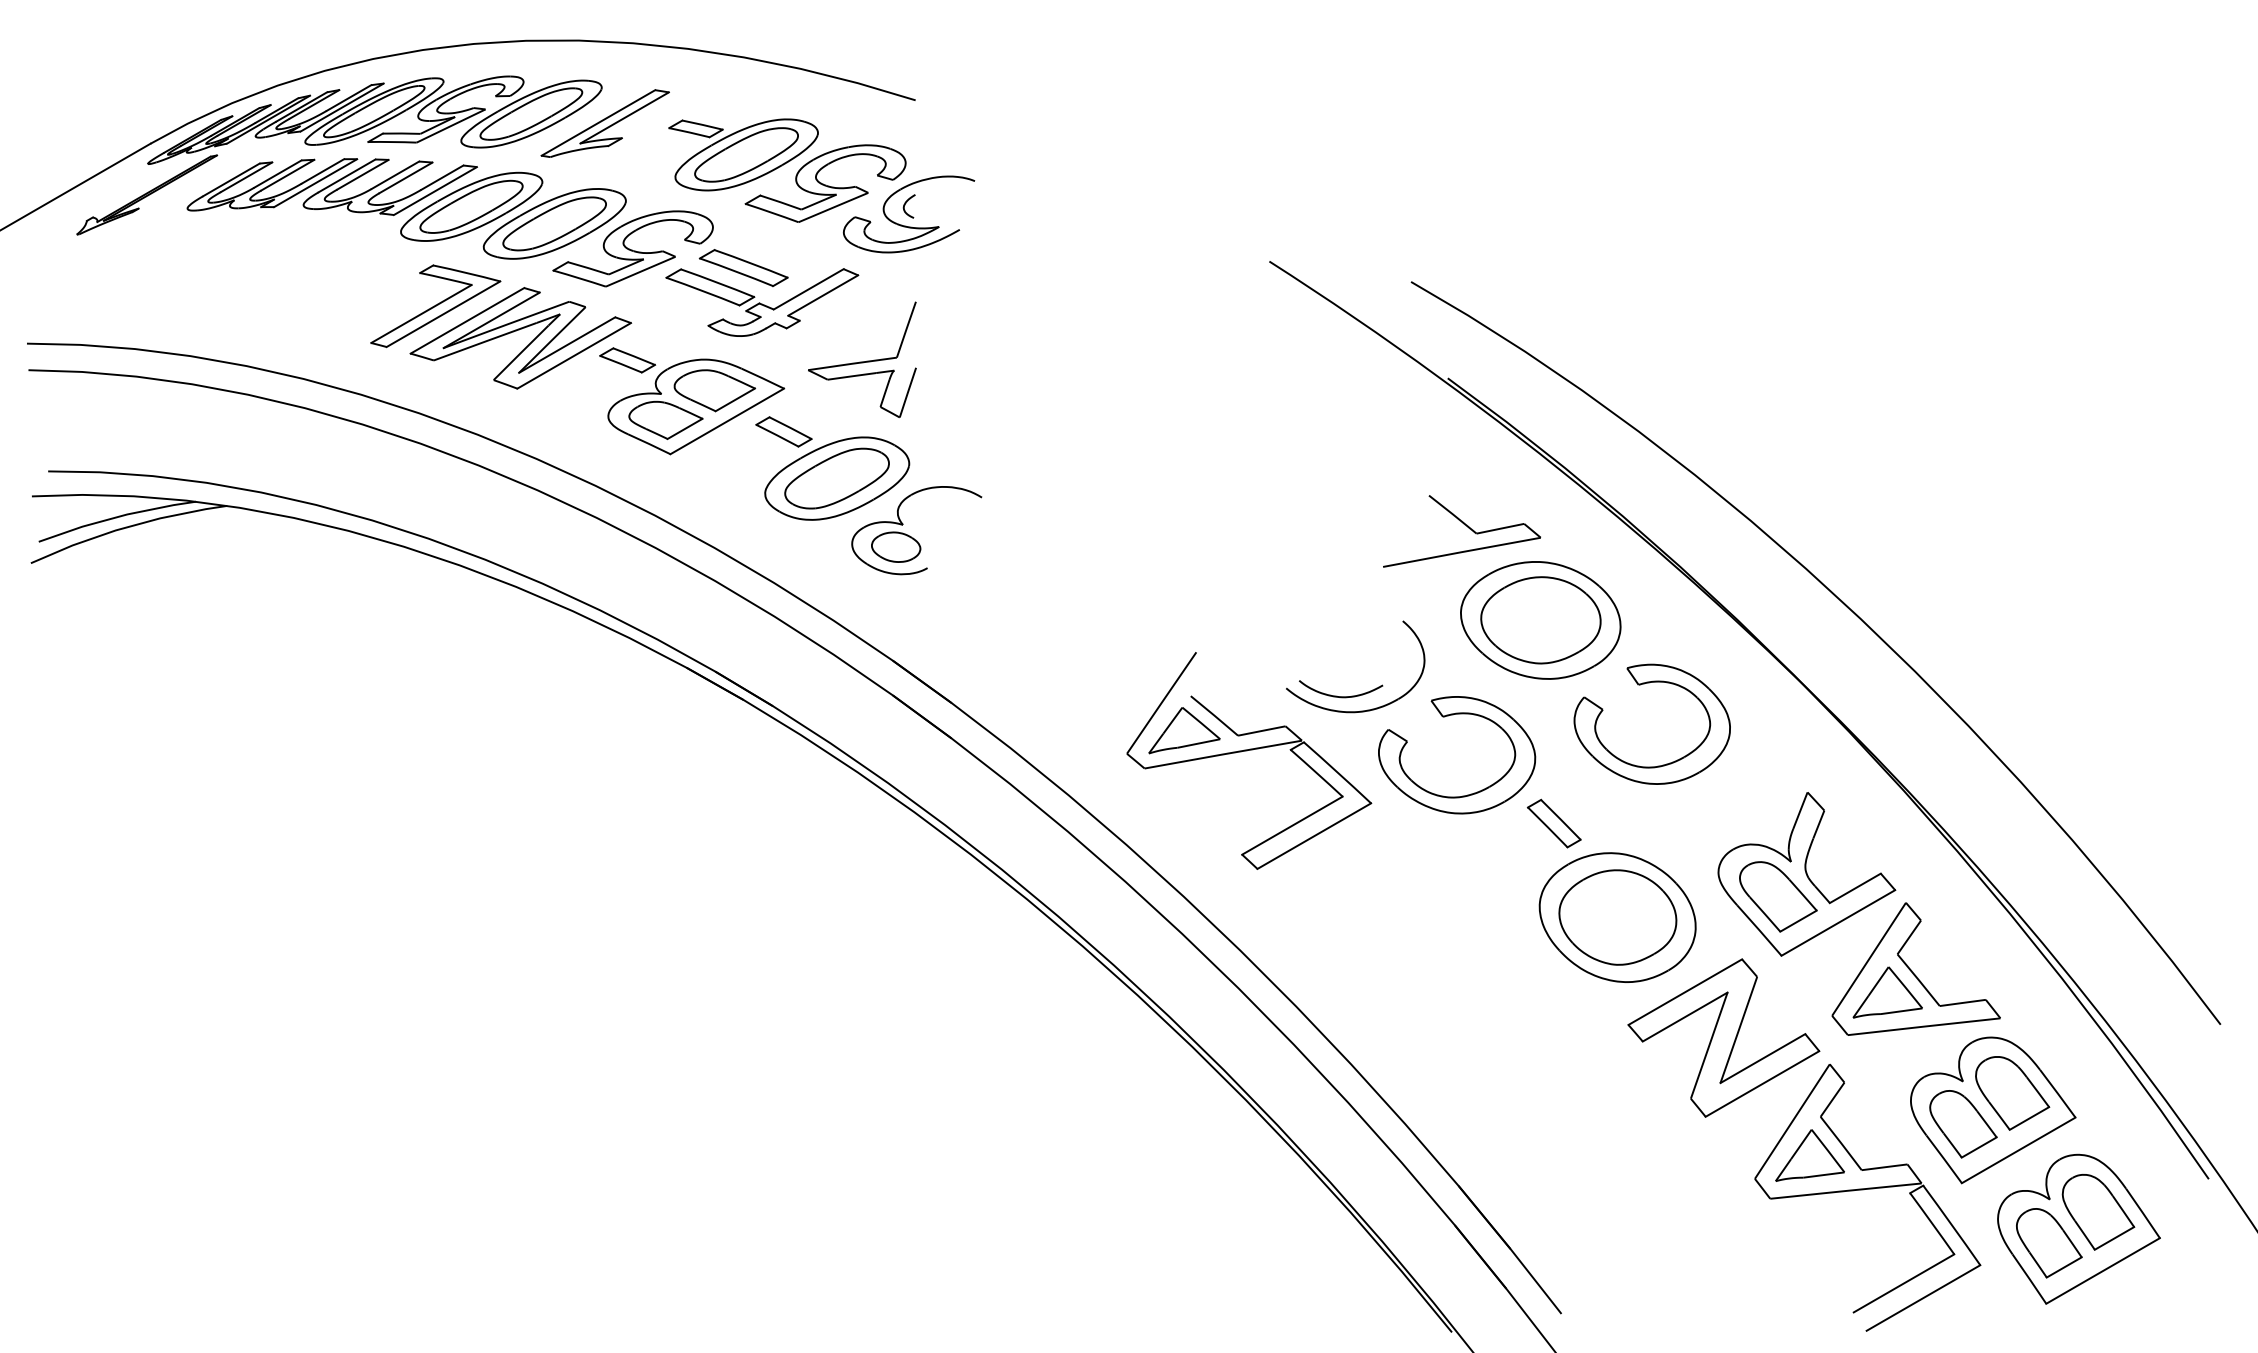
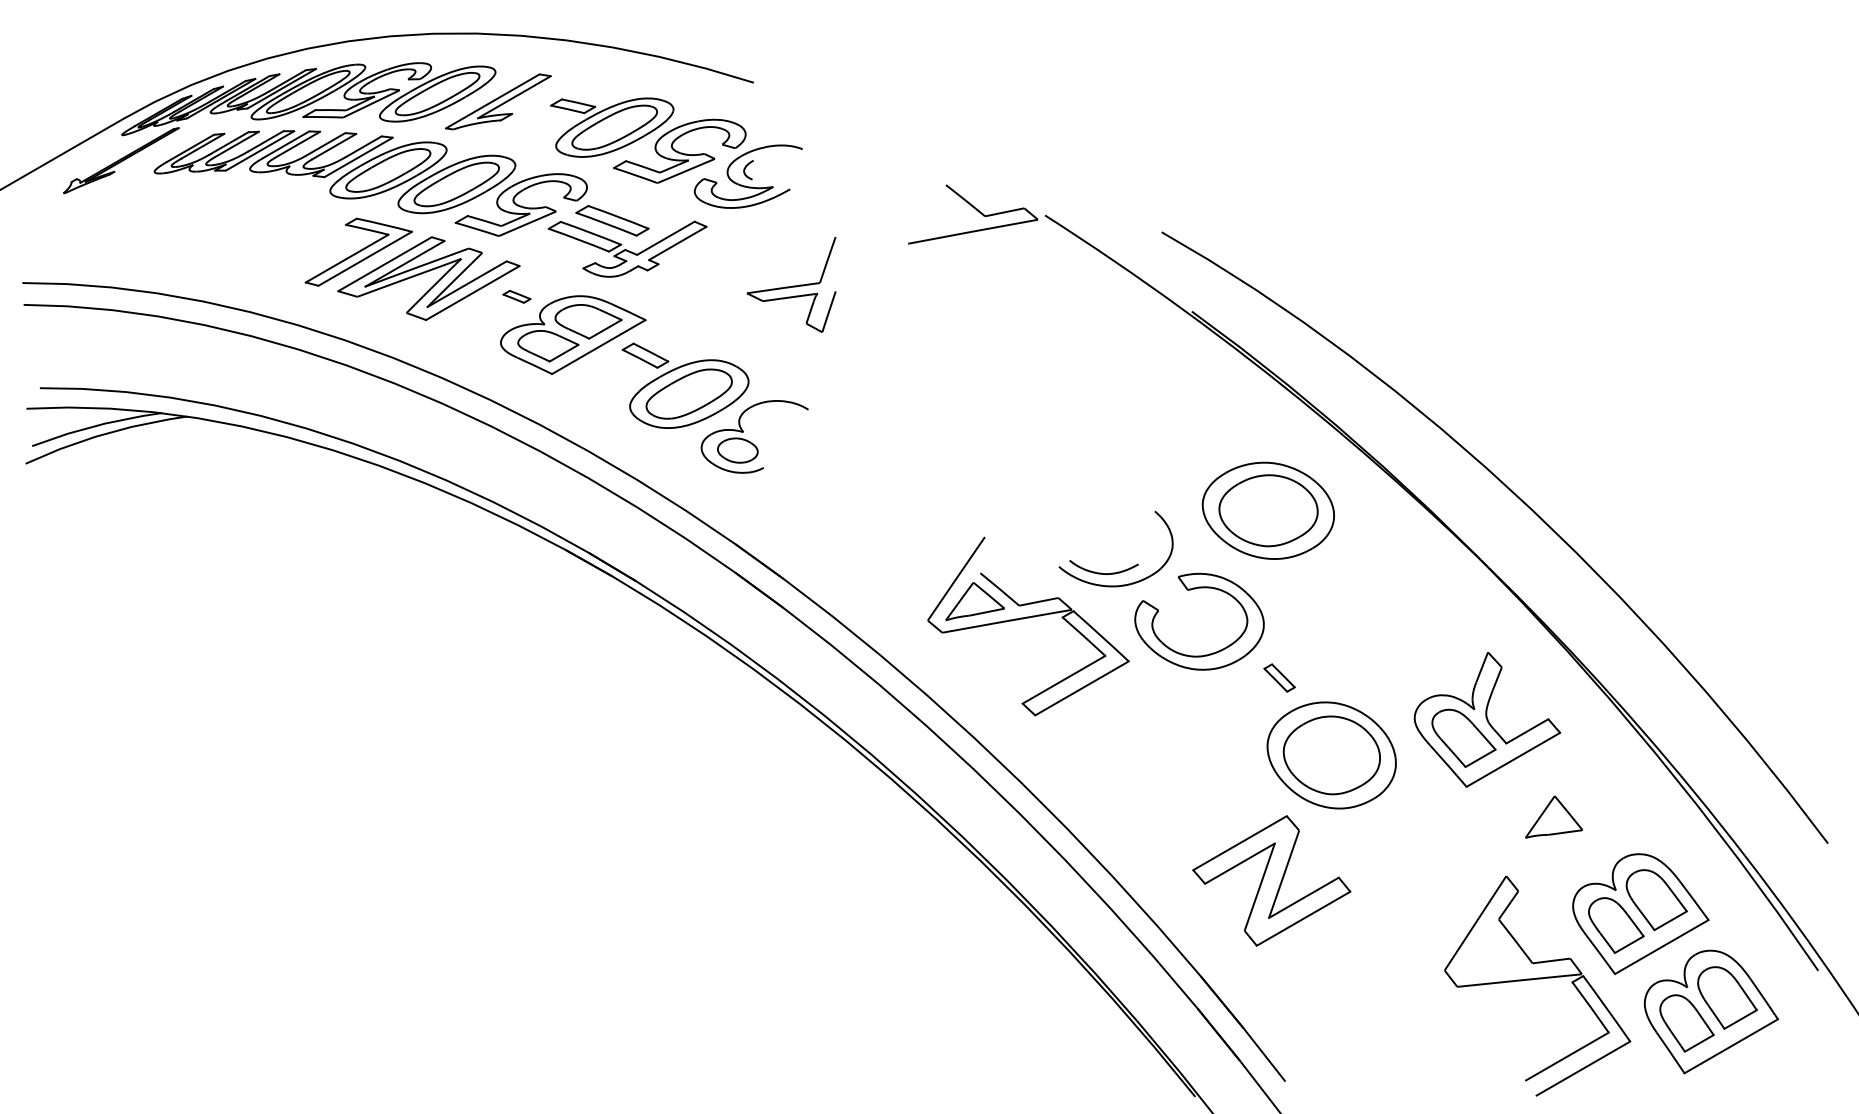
part: (862, 359) -> (791, 284), moved
part: (627, 360) -> (516, 296), size x0.6
part: (1464, 525) -> (975, 209), moved
part: (1640, 685) -> (1350, 564), removed
part: (1554, 823) -> (1279, 677), size x0.7
part: (1915, 968) -> (1576, 797), removed
part: (1723, 1037) -> (1271, 880), moved
part: (1809, 1155) -> (1489, 951), removed

